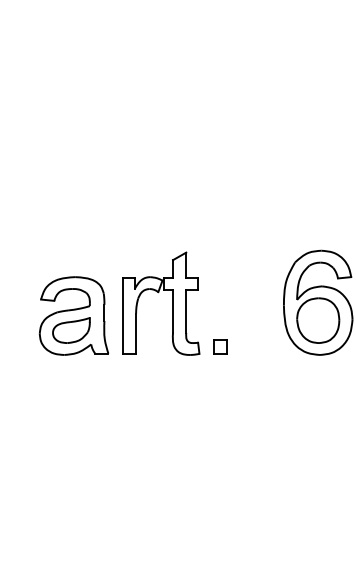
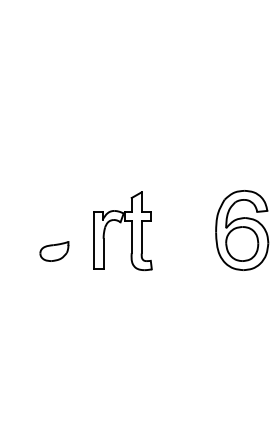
part: (73, 315) -> (55, 240), removed
part: (220, 346) -> (167, 263), removed

